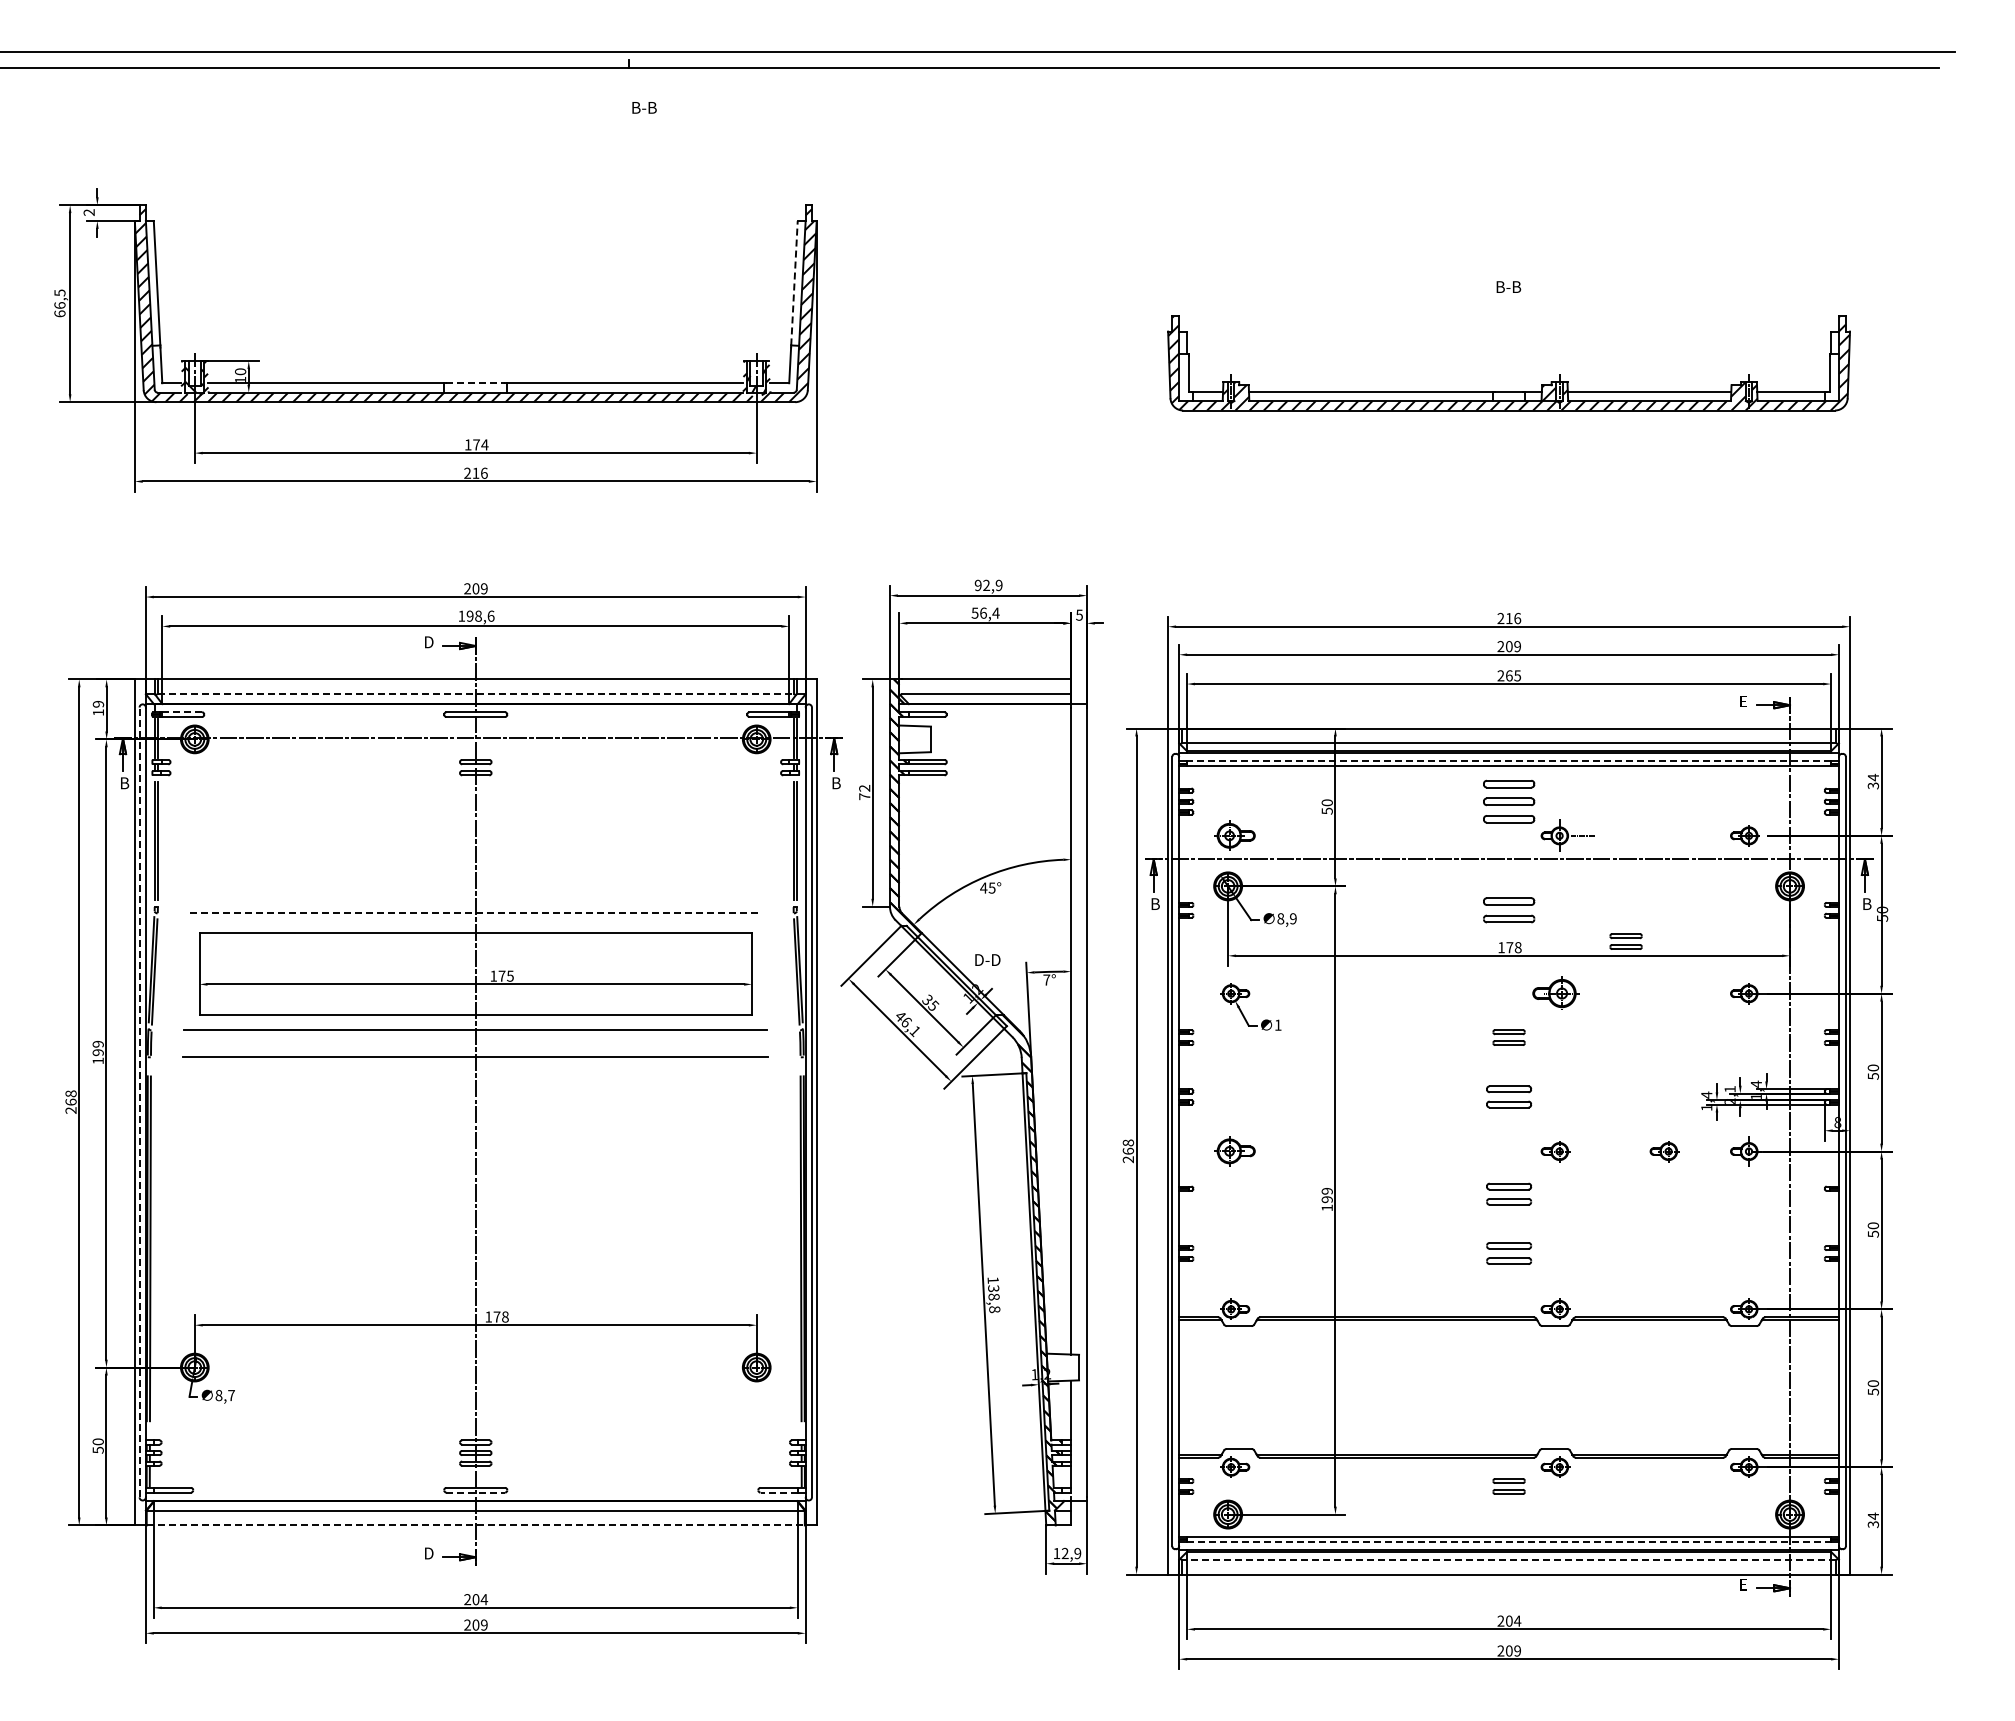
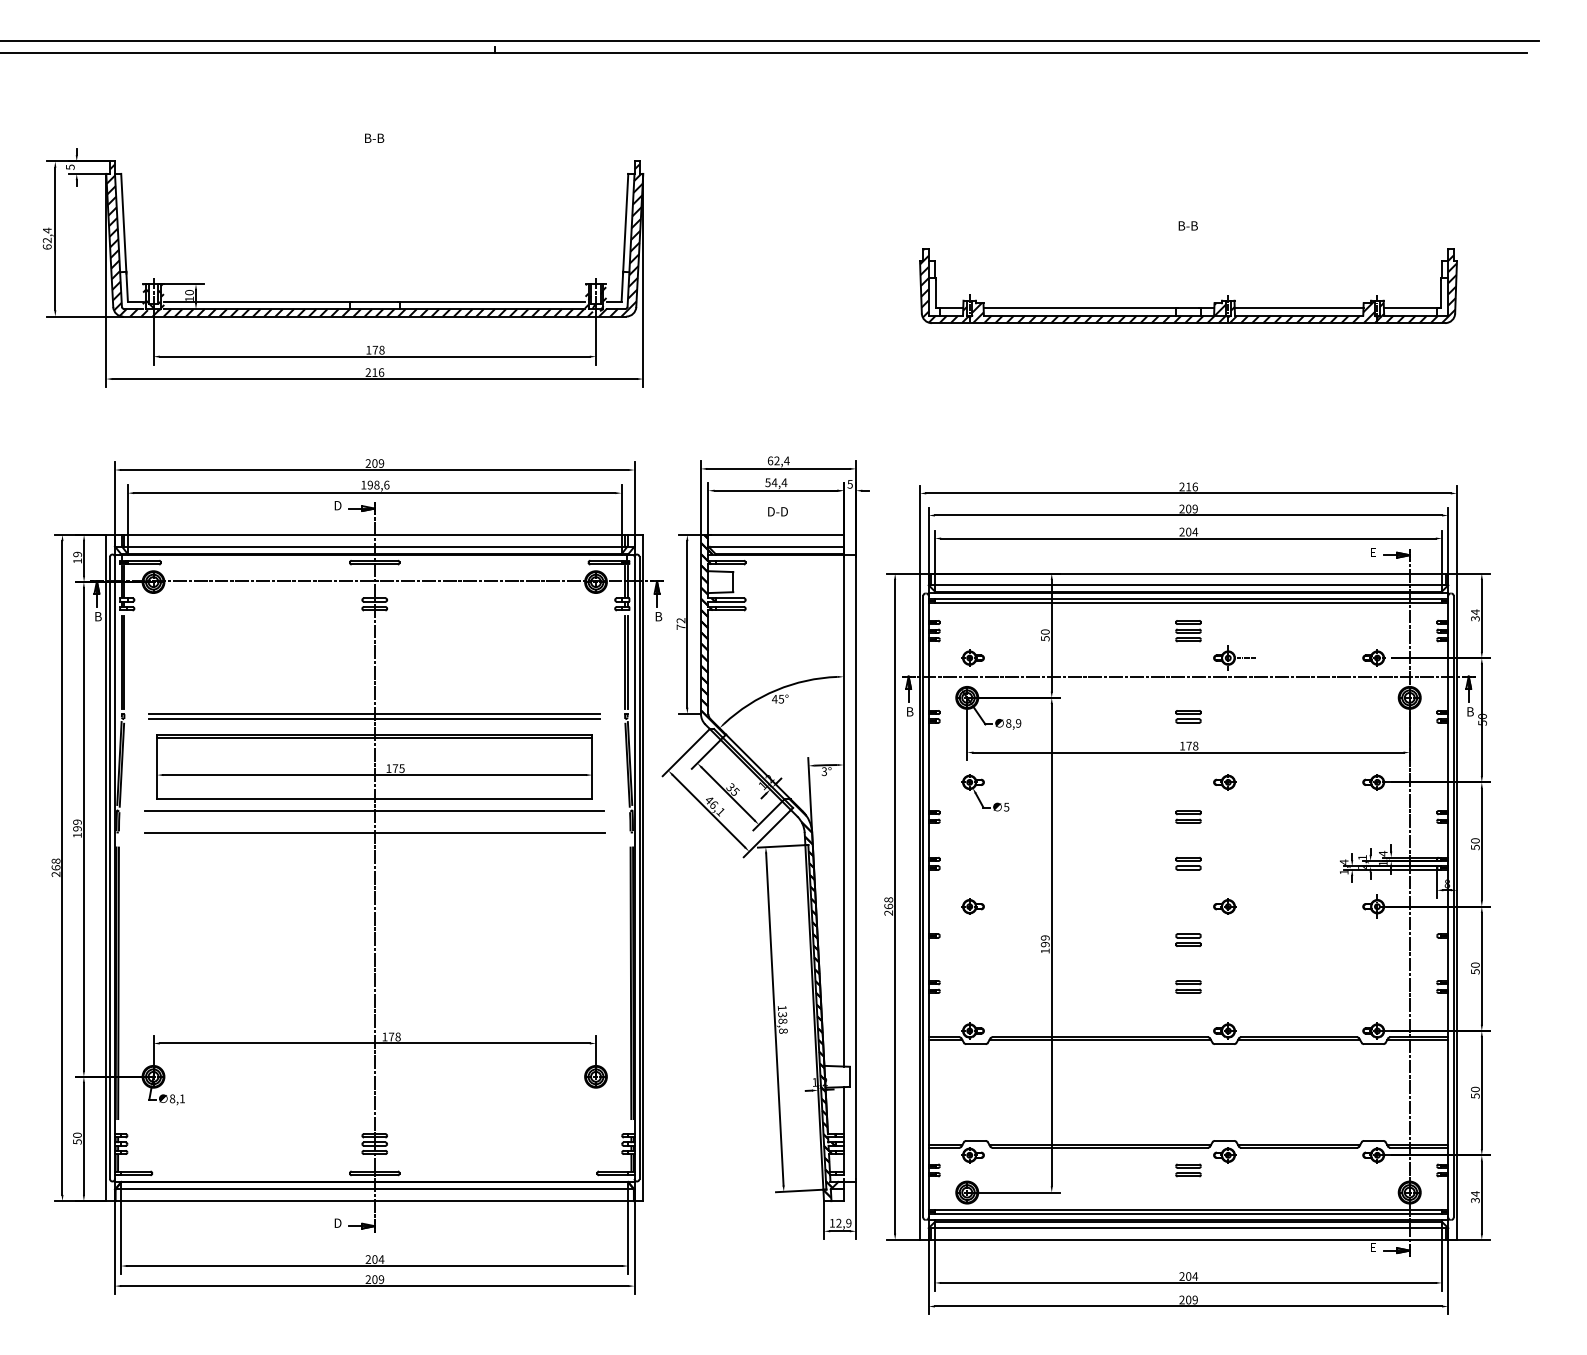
text: (644, 107) -> (374, 138), moved
text: (88, 212) -> (69, 167), 2 -> 5
line: (794, 282) -> (625, 222), dashed -> solid
text: (59, 298) -> (46, 234), 66,5 -> 62,4
line: (476, 383) -> (375, 301), dashed -> solid
text: (484, 444) -> (381, 349), 174 -> 178
text: (988, 585) -> (778, 460), 92,9 -> 62,4
text: (983, 612) -> (774, 482), 56,4 -> 54,4
text: (1513, 675) -> (1191, 531), 265 -> 204
line: (475, 694) -> (374, 546), dashed -> solid
line: (182, 712) -> (143, 560), dashed -> solid
line: (1509, 761) -> (1188, 599), dashed -> solid
part: (1508, 801) -> (1188, 631), size x0.62
part: (1235, 835) -> (973, 657), size x0.71
line: (475, 906) -> (374, 713), added
part: (1508, 910) -> (1188, 716), size x0.62
line: (476, 913) -> (375, 719), dashed -> solid
line: (475, 937) -> (374, 738), added
part: (1625, 941) -> (1280, 741), removed
text: (987, 959) -> (777, 511), moved
text: (1046, 979) -> (824, 771), 7° -> 3°
part: (1555, 993) -> (1225, 782), size x0.62
text: (1277, 1024) -> (1006, 806), 1 -> 5
part: (1508, 1096) -> (1188, 863), size x0.71
line: (139, 1102) -> (109, 868), dashed -> solid
part: (1235, 1151) -> (973, 906), size x0.71
part: (1664, 1151) -> (1310, 906), removed
part: (1508, 1193) -> (1188, 939), size x0.71
part: (1508, 1253) -> (1188, 986), size x0.71
text: (231, 1395) -> (182, 1098), 8,7 -> 8,1
line: (476, 1492) -> (375, 1175), dashed -> solid
line: (779, 1492) -> (613, 1175), dashed -> solid
line: (476, 1525) -> (375, 1201), dashed -> solid
line: (1509, 1541) -> (1188, 1213), dashed -> solid
line: (1509, 1559) -> (1188, 1227), dashed -> solid

